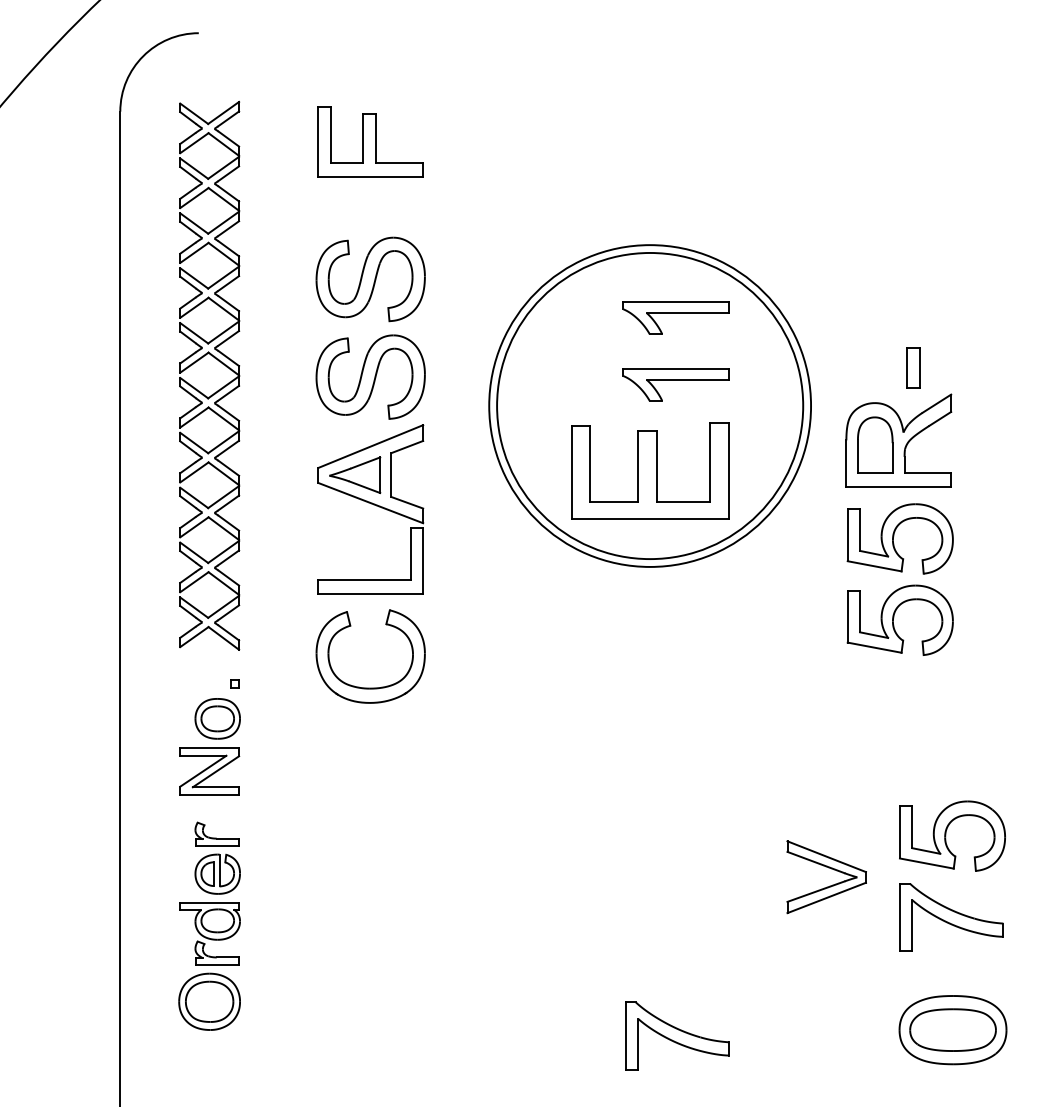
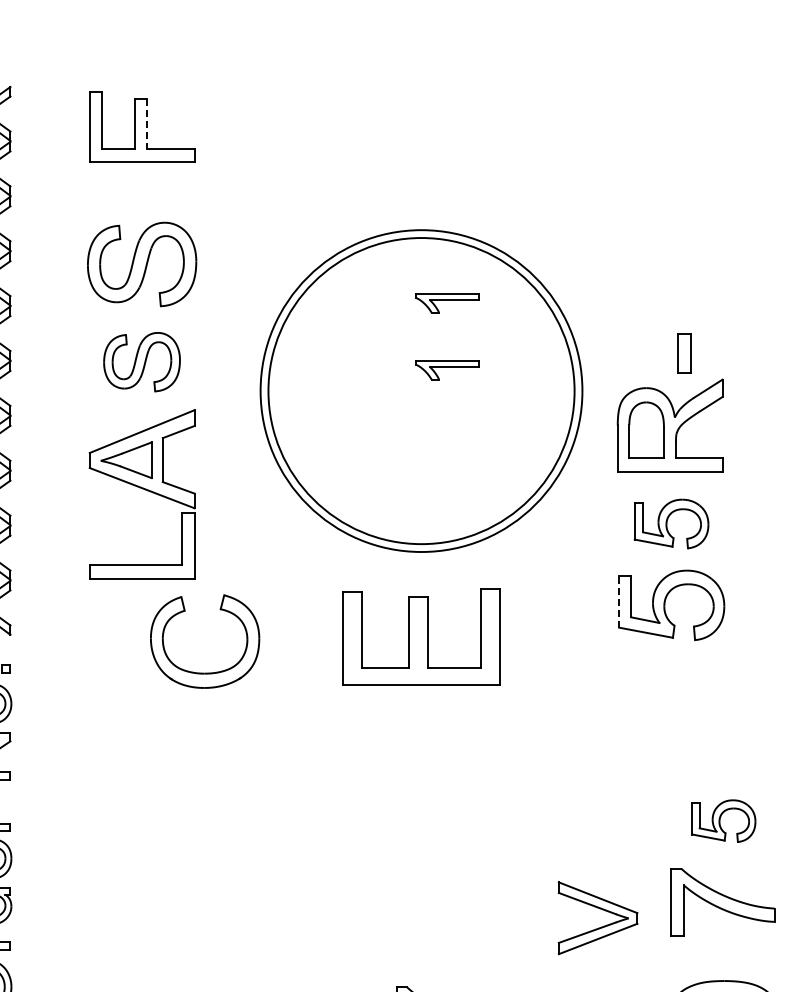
line: (375, 138) -> (146, 123), solid -> dashed
part: (675, 317) -> (446, 302), size x0.6
part: (370, 376) -> (141, 361), size x0.7
part: (675, 384) -> (446, 369), size x0.6
part: (650, 470) -> (421, 636), moved
part: (899, 538) -> (670, 523), size x0.7
line: (847, 616) -> (618, 601), solid -> dashed
part: (370, 687) -> (204, 672), moved
part: (952, 835) -> (723, 820), size x0.6
part: (829, 885) -> (600, 926), moved

